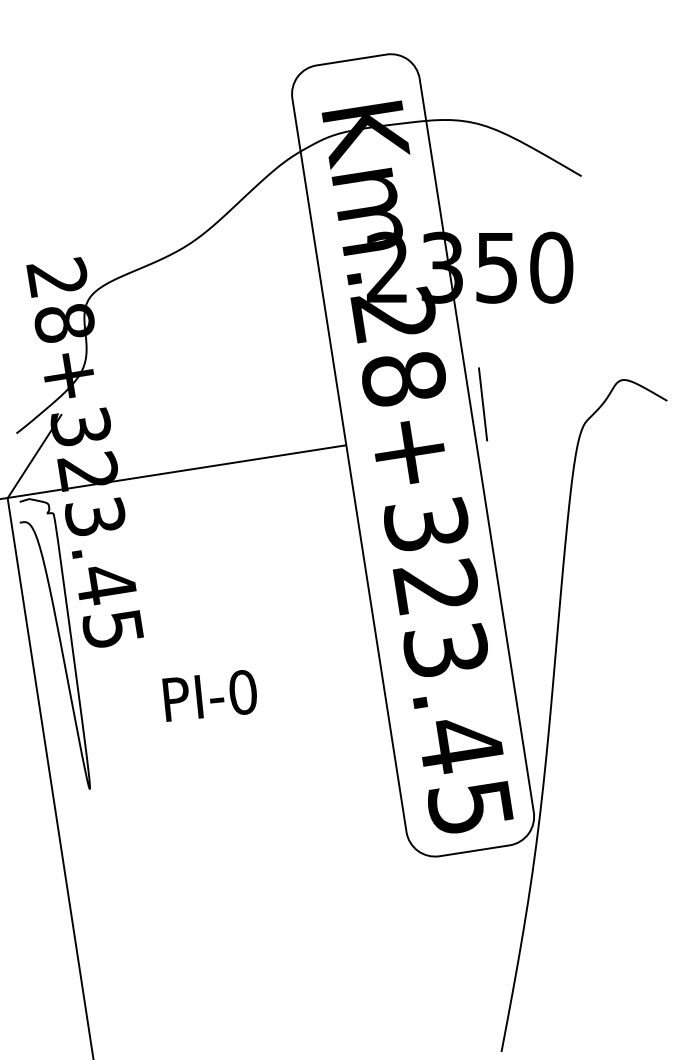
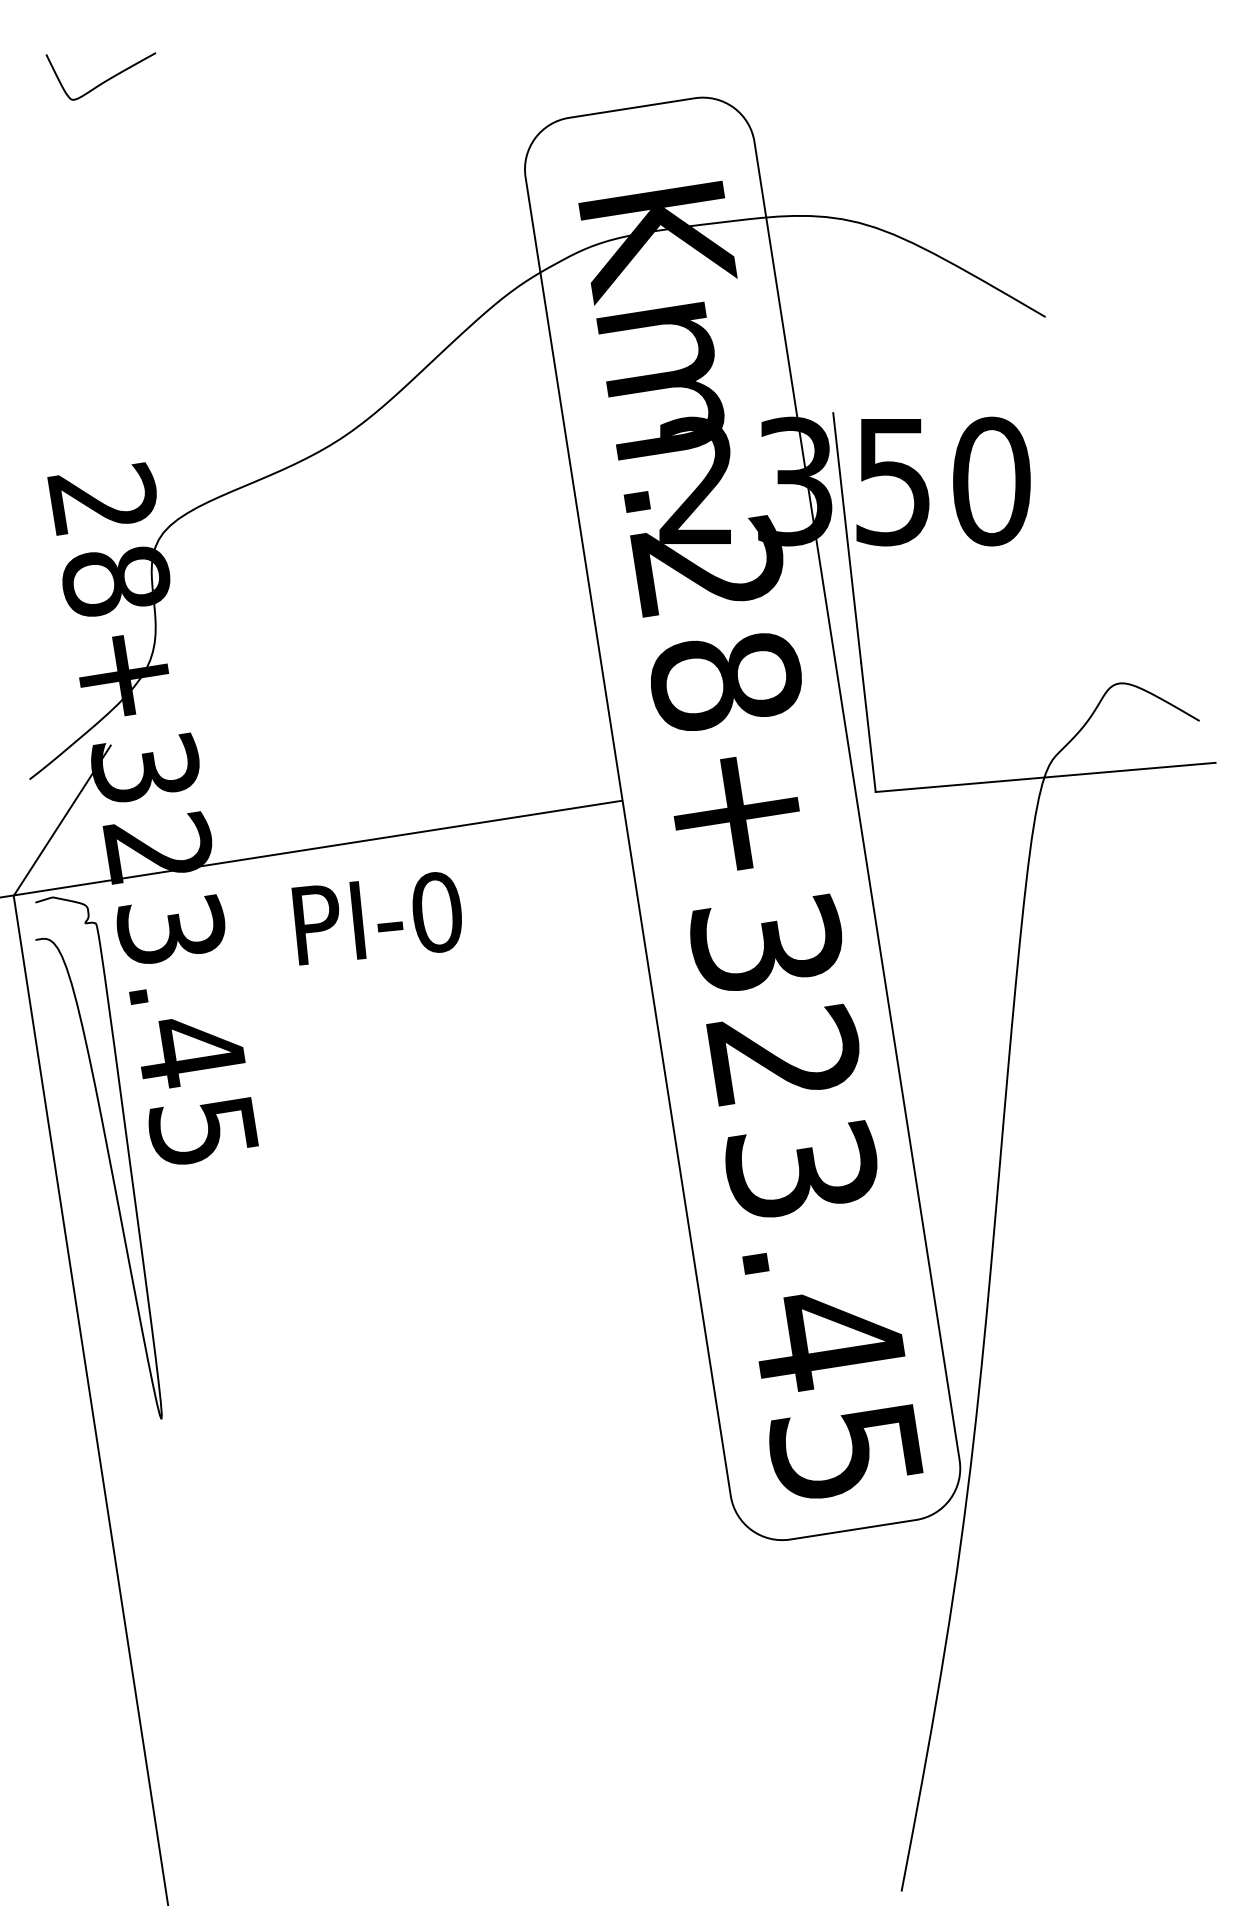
curve: (57, 44) -> (103, 80), added
line: (471, 298) -> (847, 536), added
line: (581, 432) -> (1045, 777), added
text: (209, 695) -> (376, 917), moved

